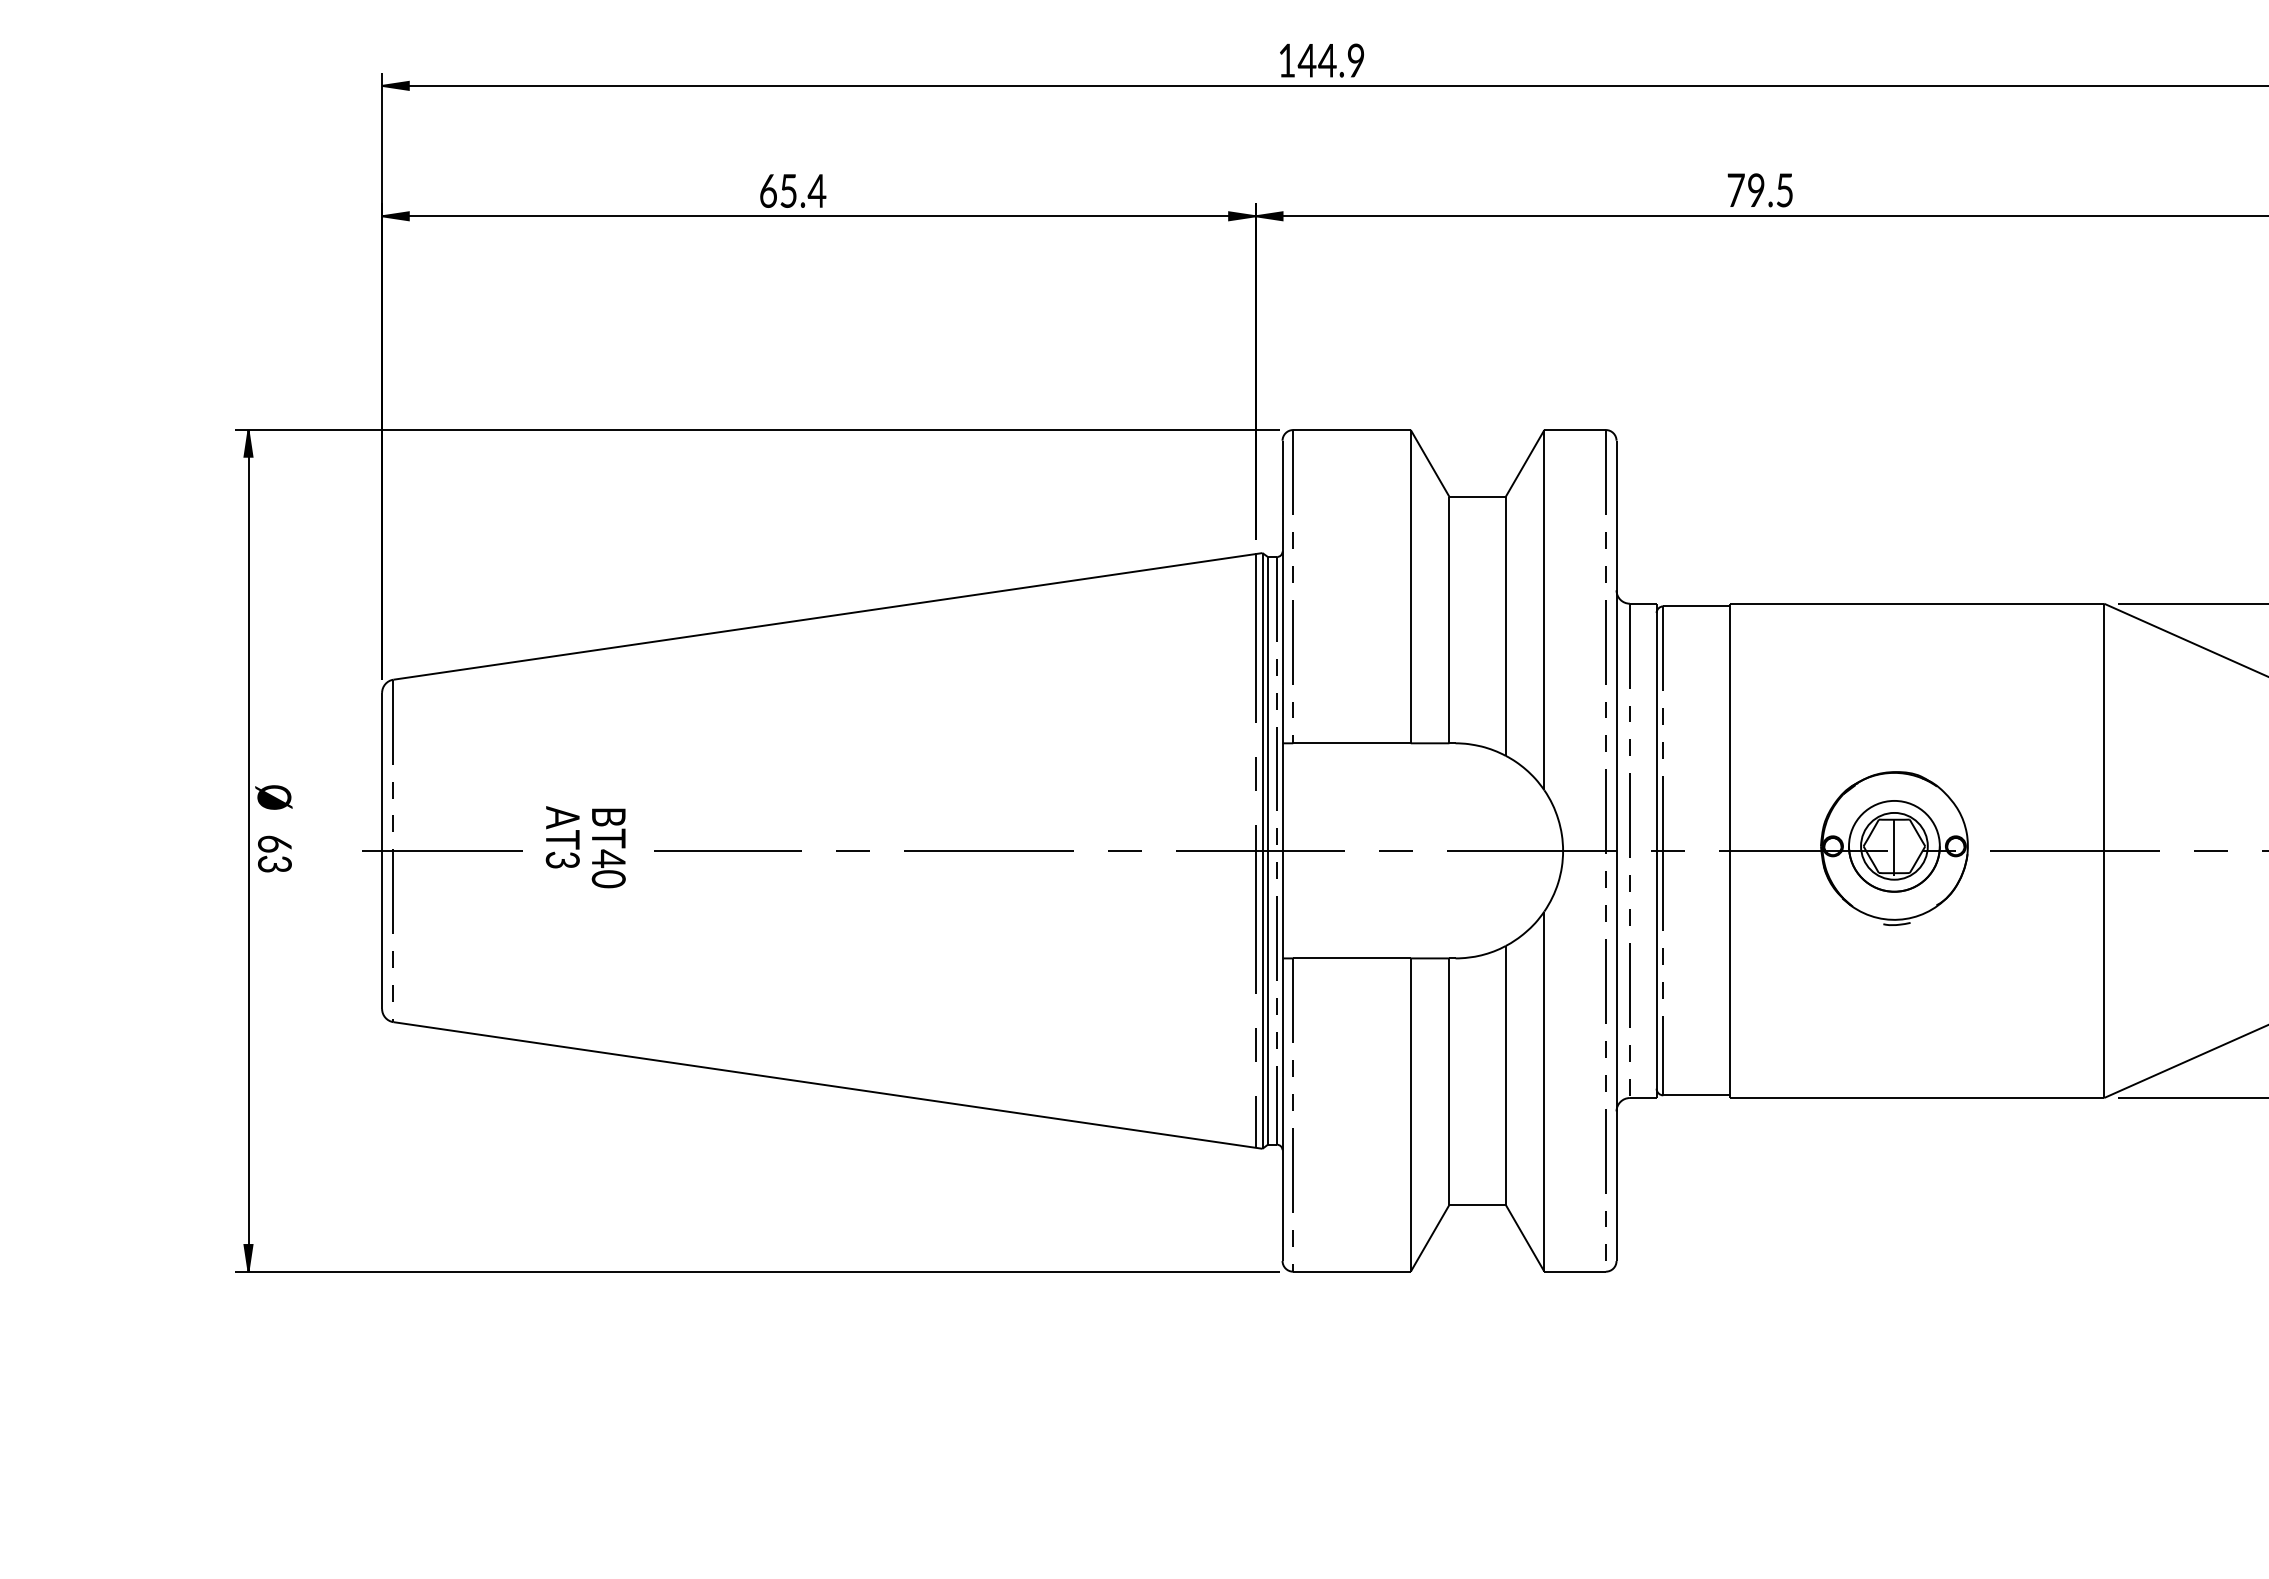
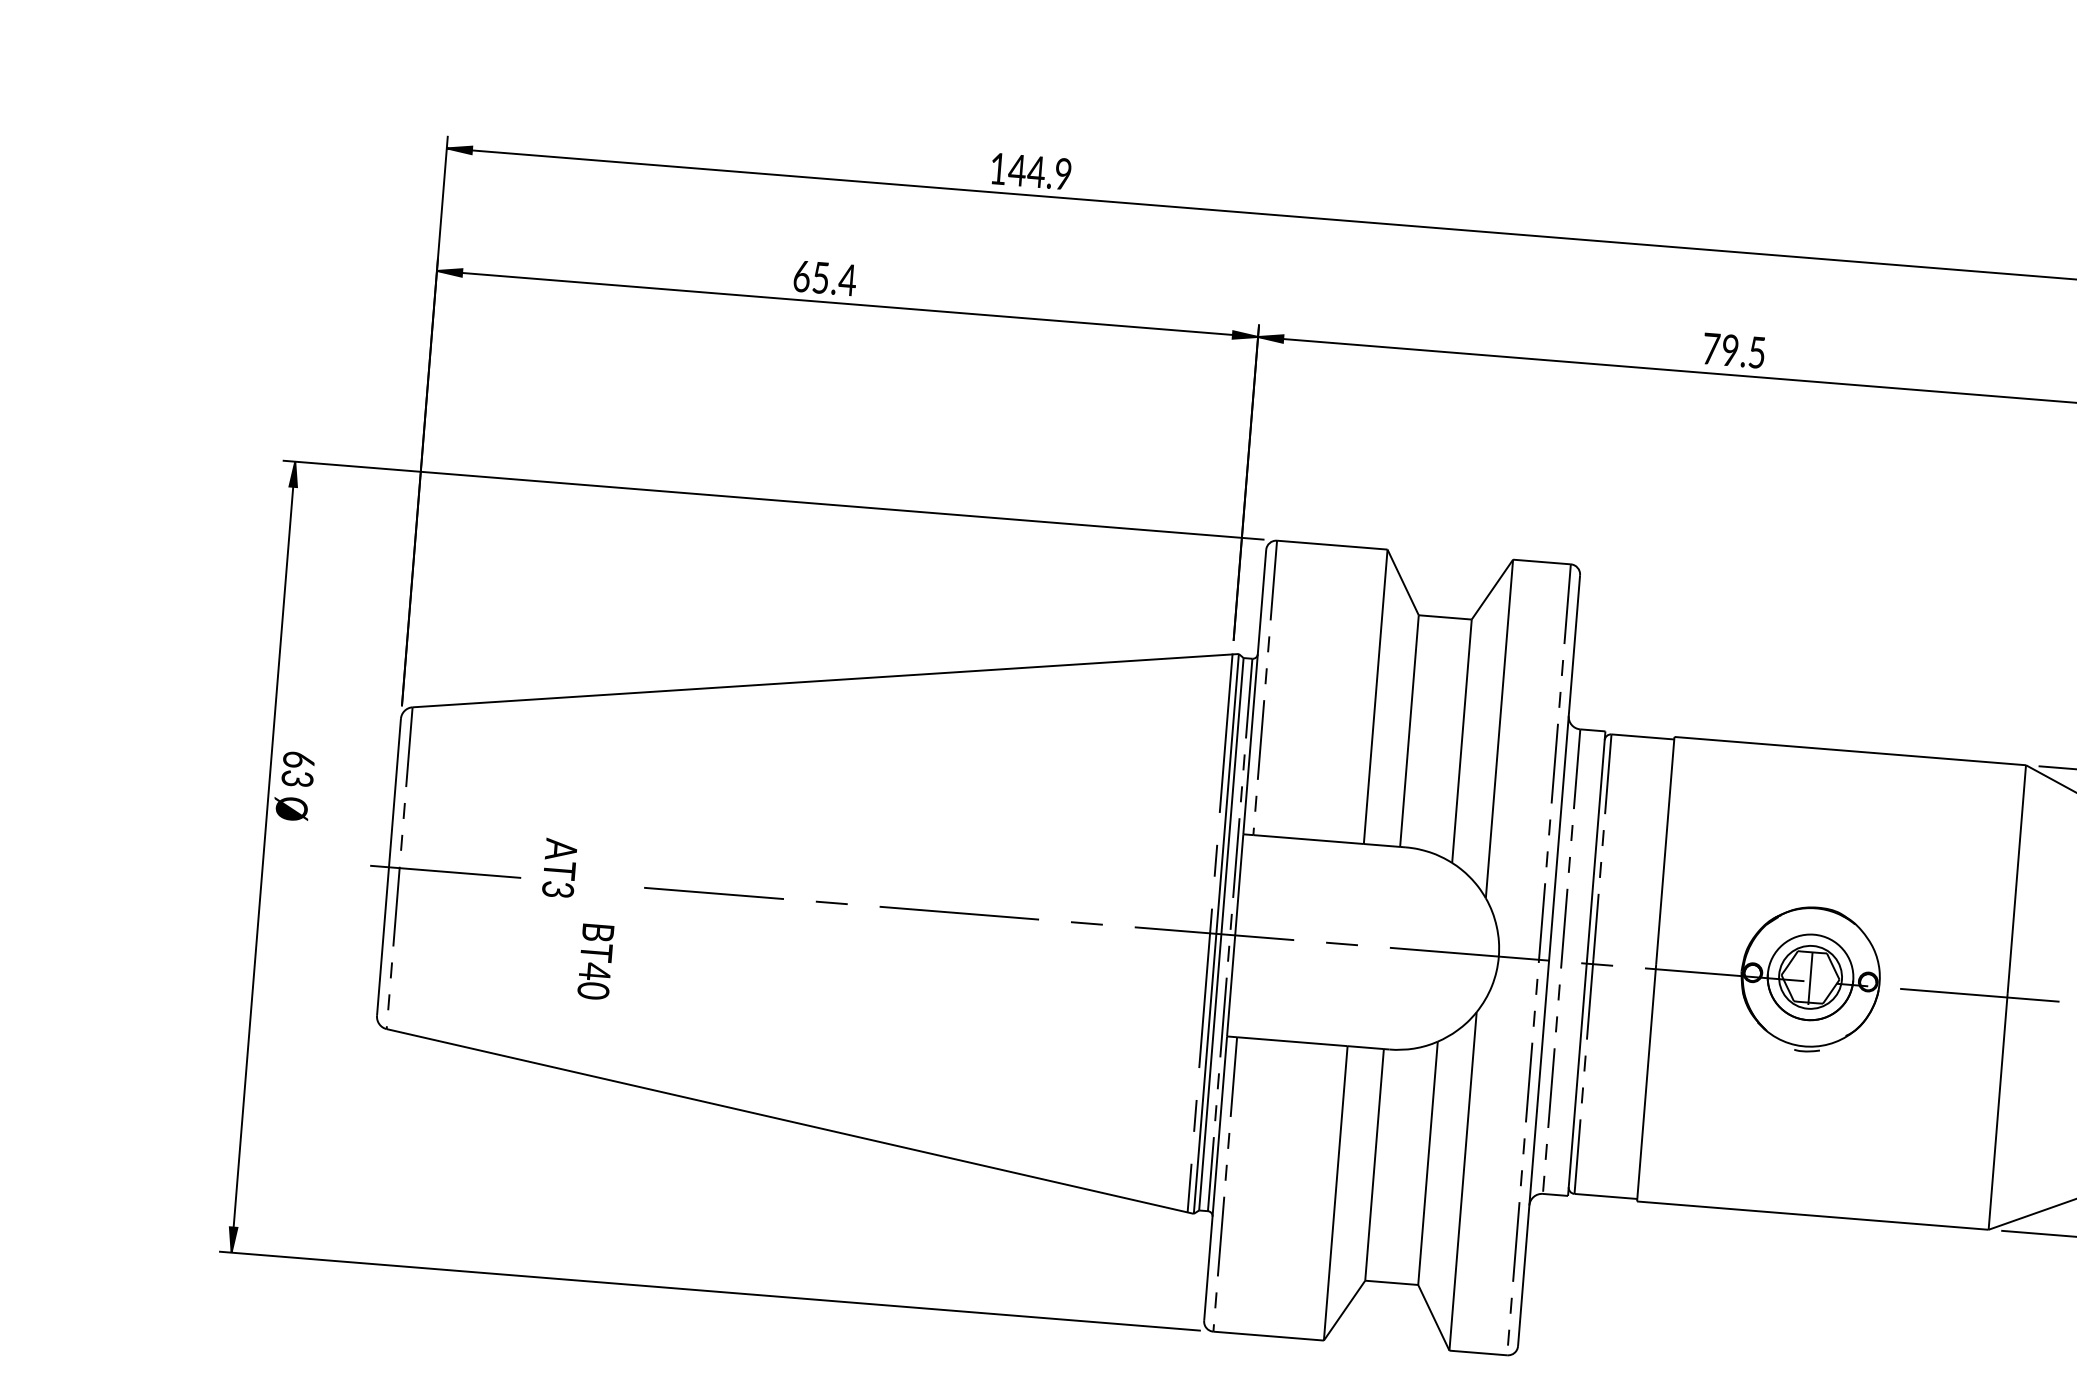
text: (1321, 60) -> (1030, 171), moved
text: (608, 848) -> (595, 962), moved
text: (274, 853) -> (297, 768), moved

